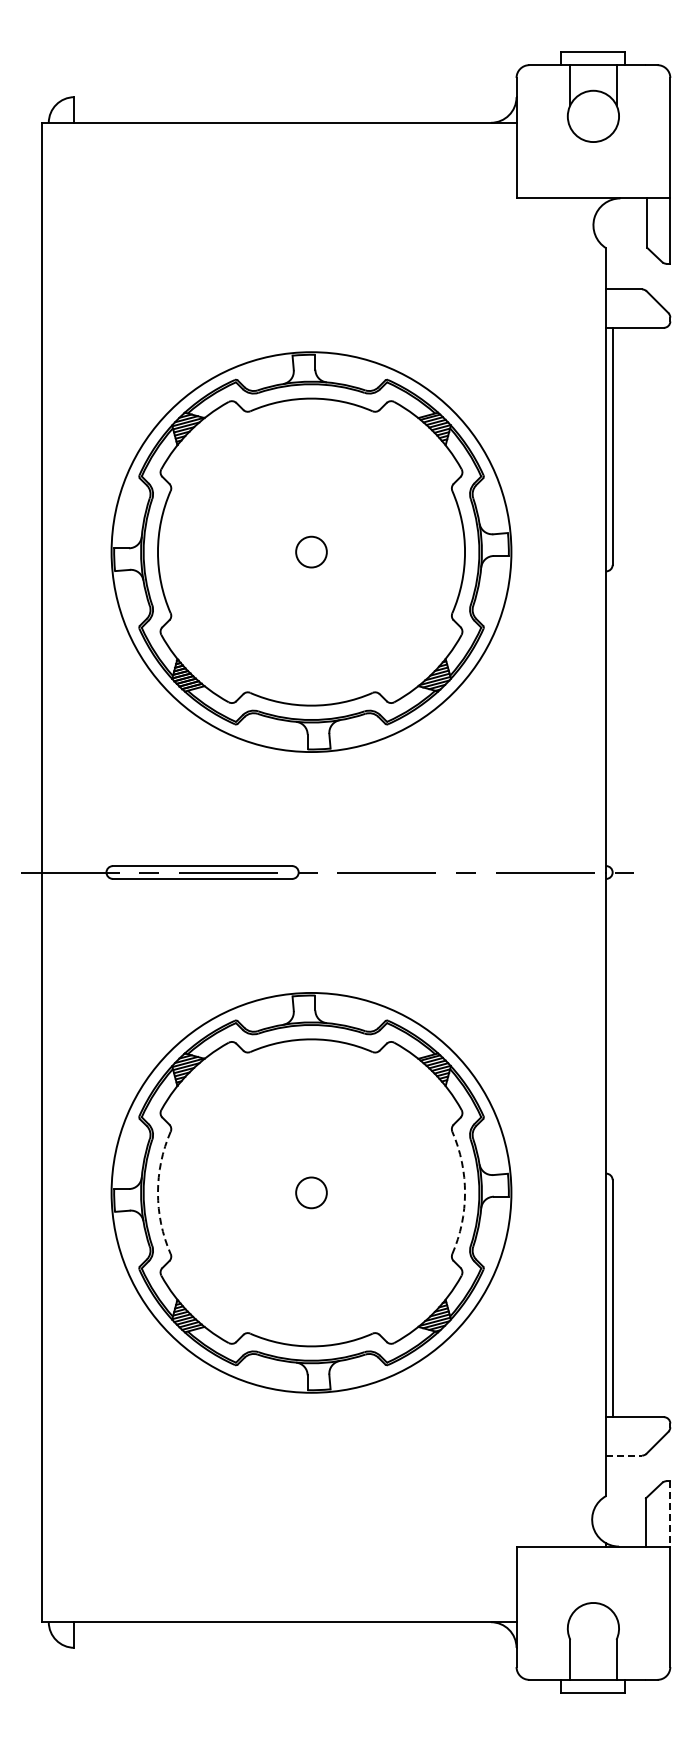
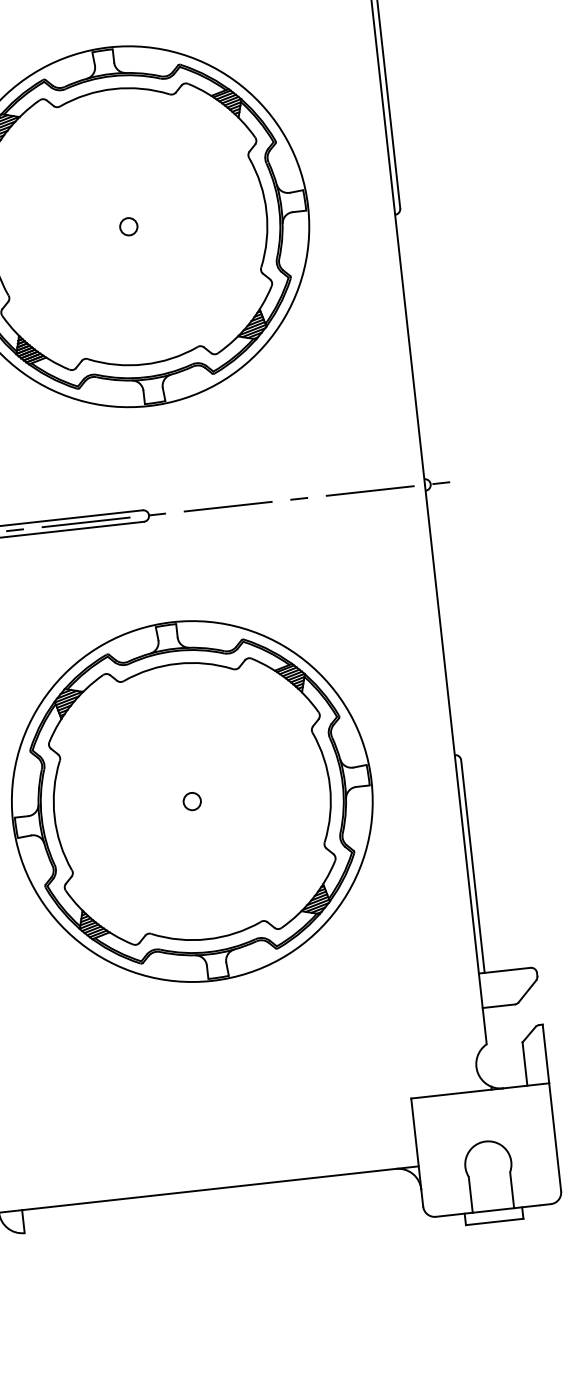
circle: (311, 551) -> (128, 226), size x0.62
arc: (157, 1192) -> (54, 816), dashed -> solid
circle: (311, 1192) -> (192, 801), size x0.62
arc: (465, 1192) -> (330, 785), dashed -> solid
line: (624, 1455) -> (499, 1006), dashed -> solid
line: (670, 1513) -> (546, 1053), dashed -> solid

